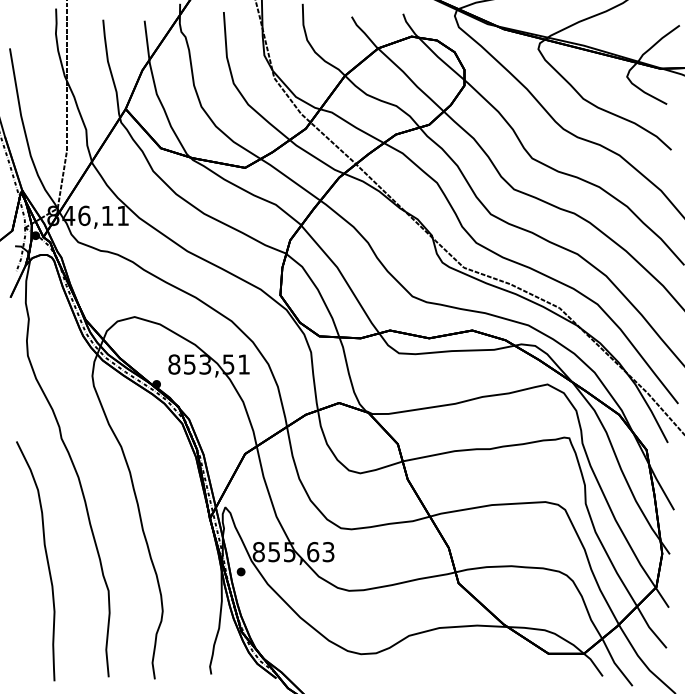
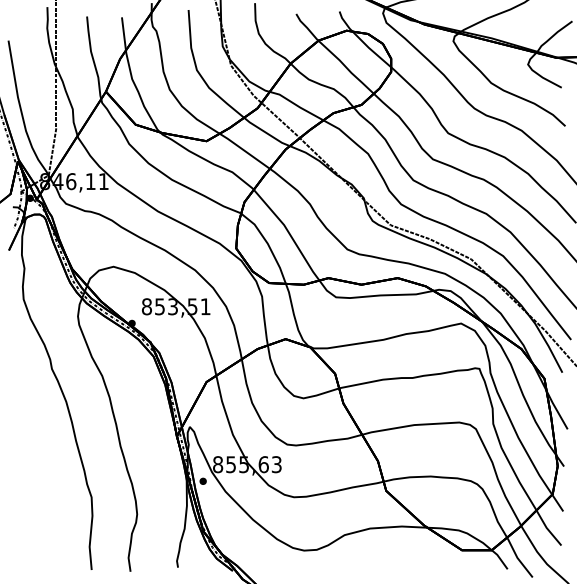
curve: (45, 556) -> (38, 468), removed

